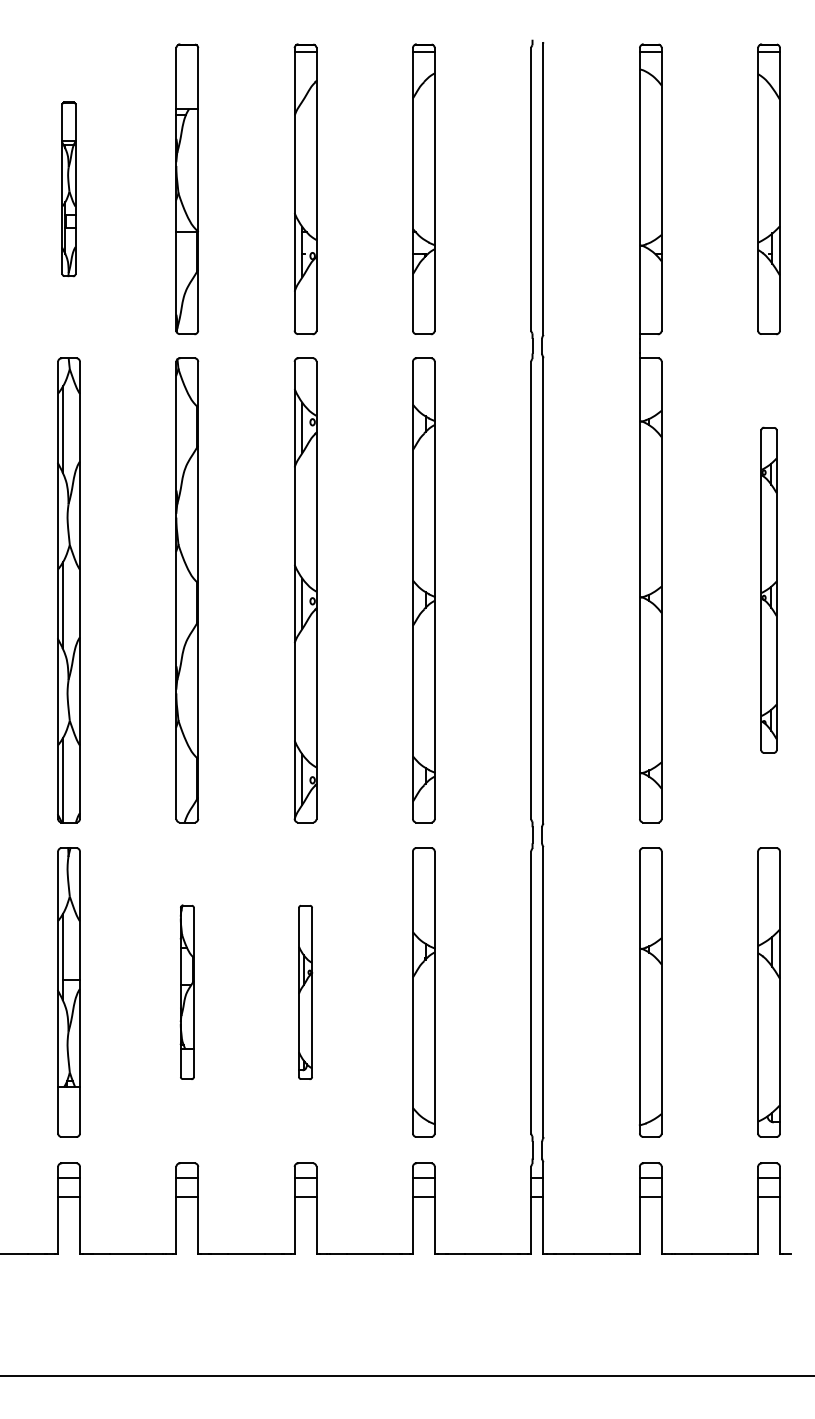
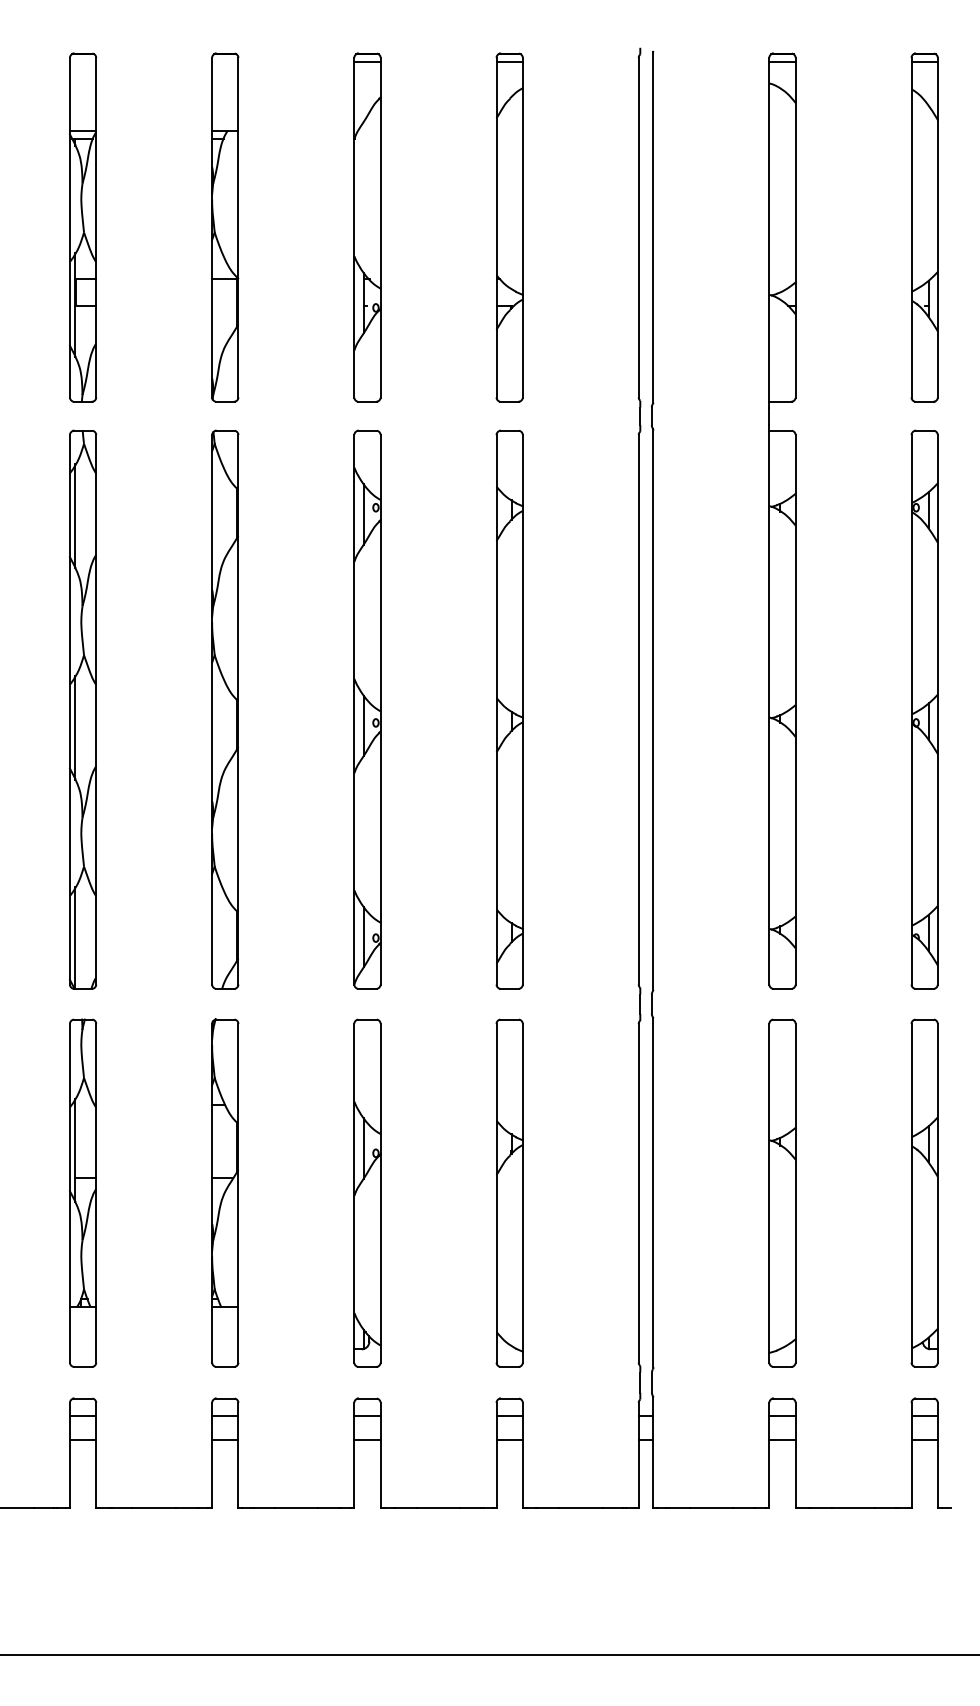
part: (68, 189) -> (82, 227), size x1.67
part: (768, 590) -> (924, 709), size x1.43
part: (187, 991) -> (225, 1192), size x1.67
part: (305, 991) -> (367, 1192), size x1.67

